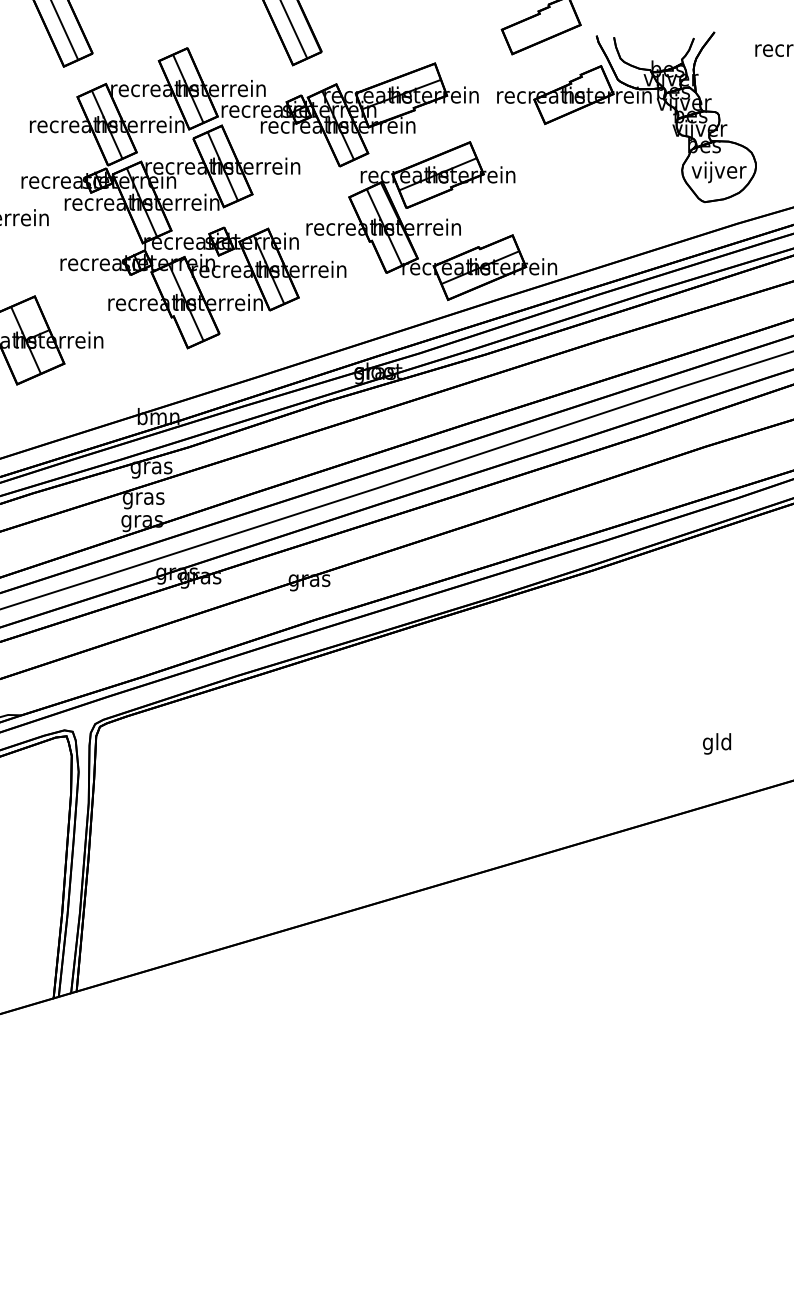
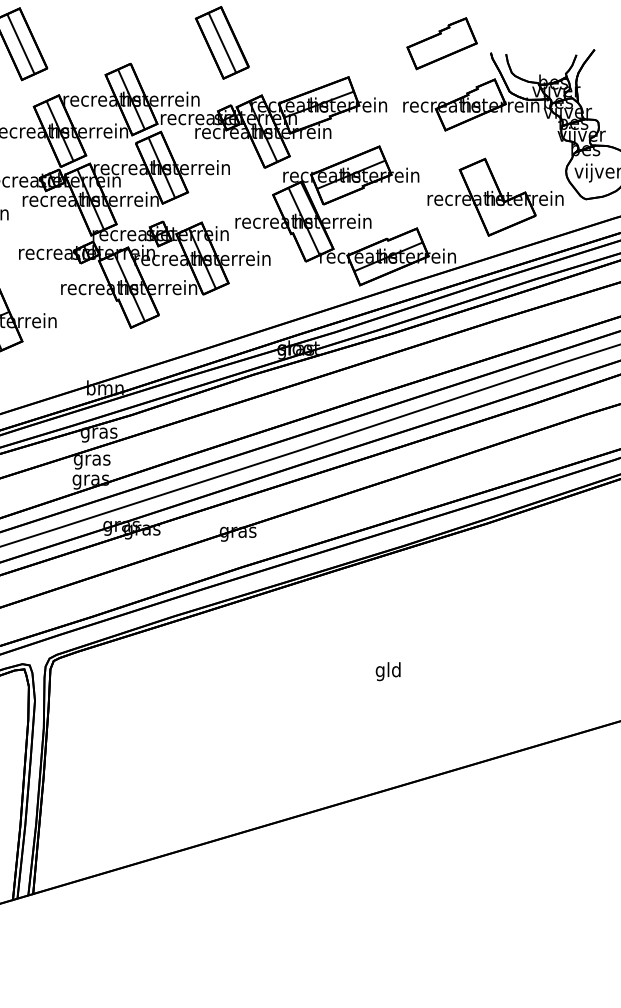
part: (601, 199) -> (495, 196), added
text: (716, 743) -> (387, 671), moved

